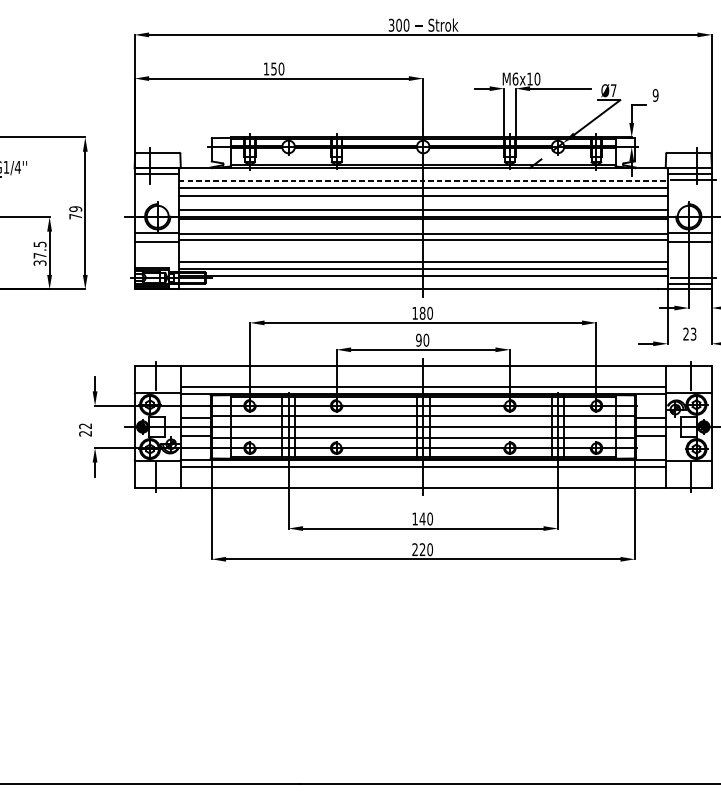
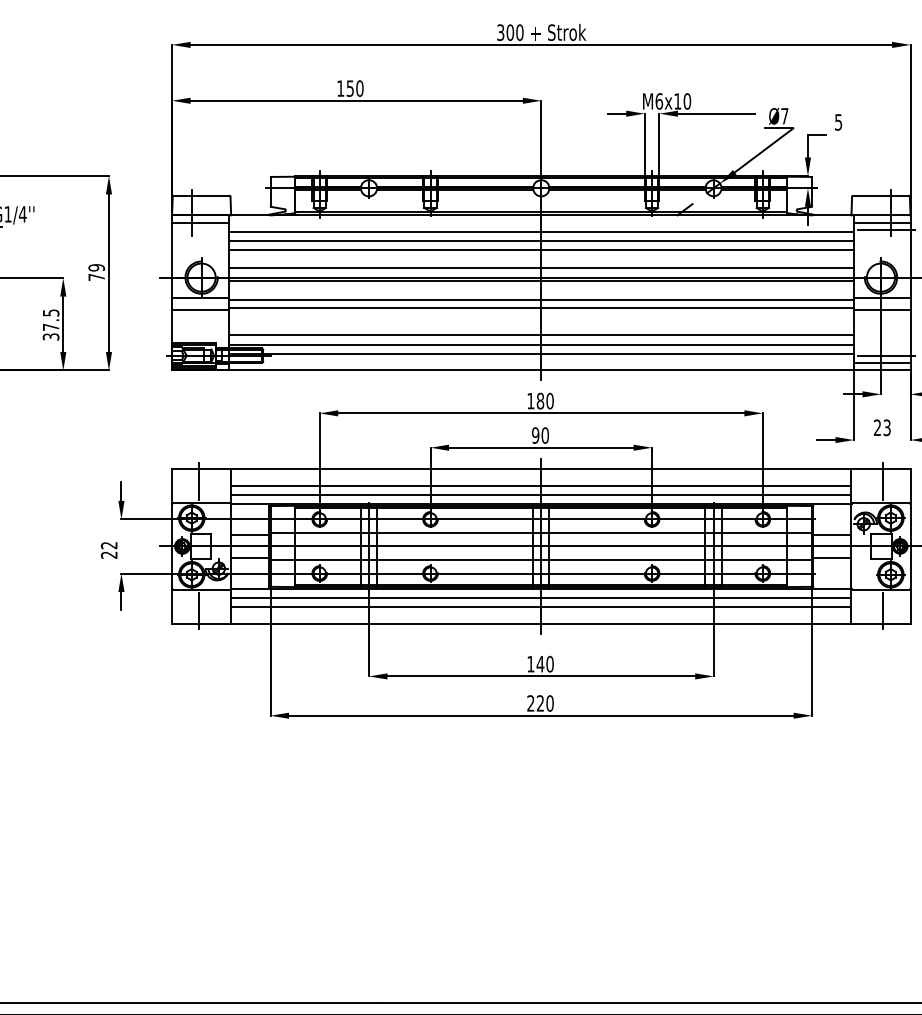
text: (655, 95) -> (838, 122), 9 -> 5
line: (423, 181) -> (541, 232), dashed -> solid
line: (423, 379) -> (541, 485), added
line: (423, 474) -> (541, 607), added

